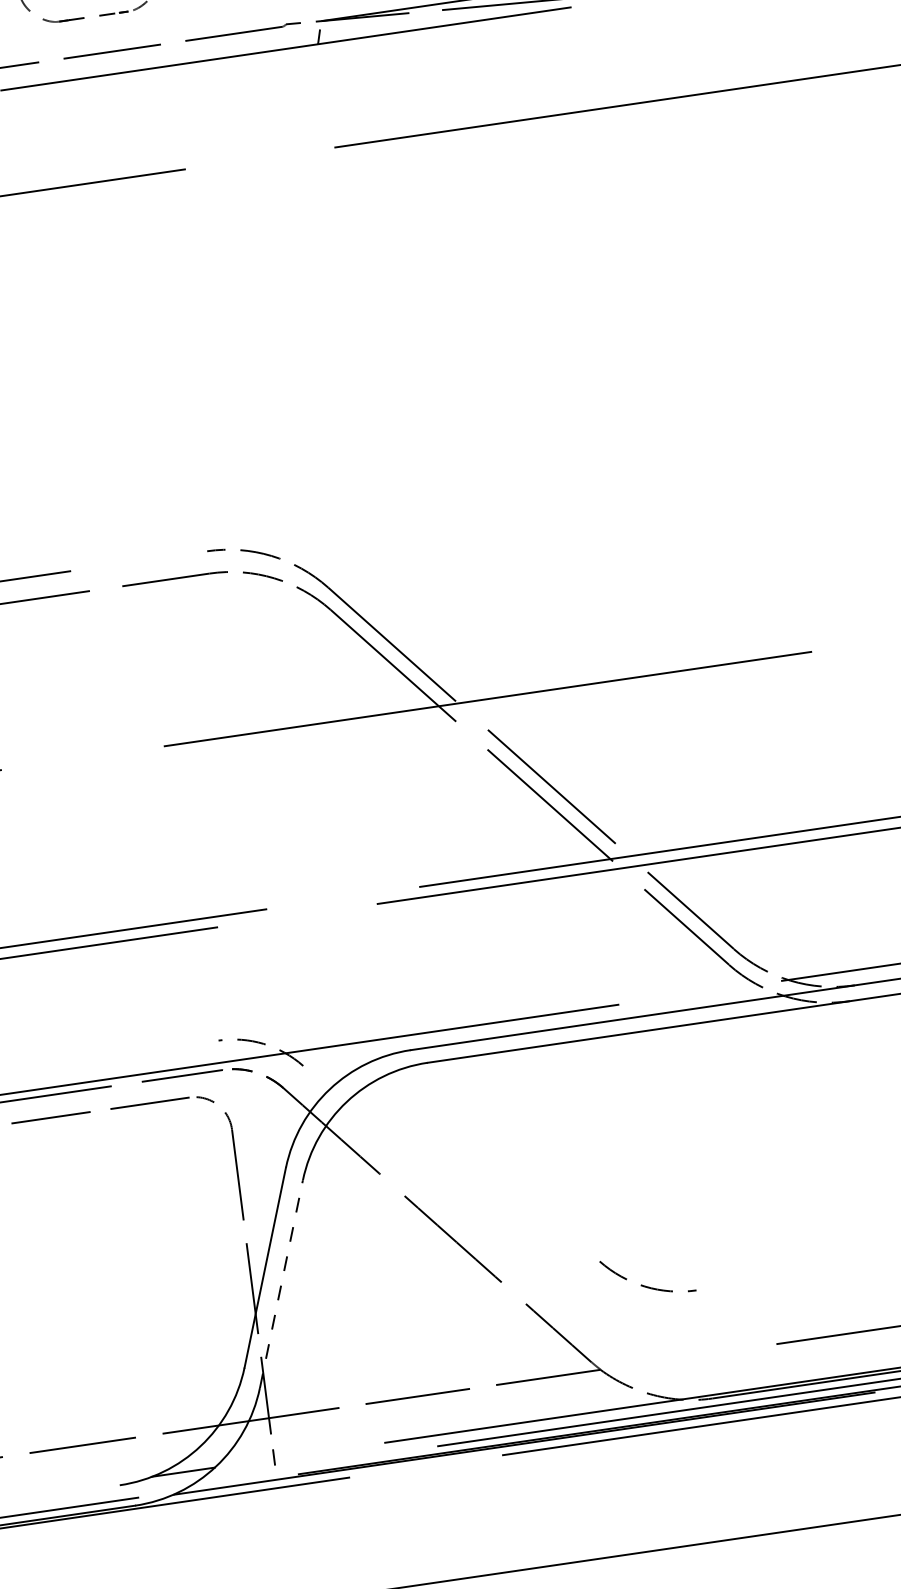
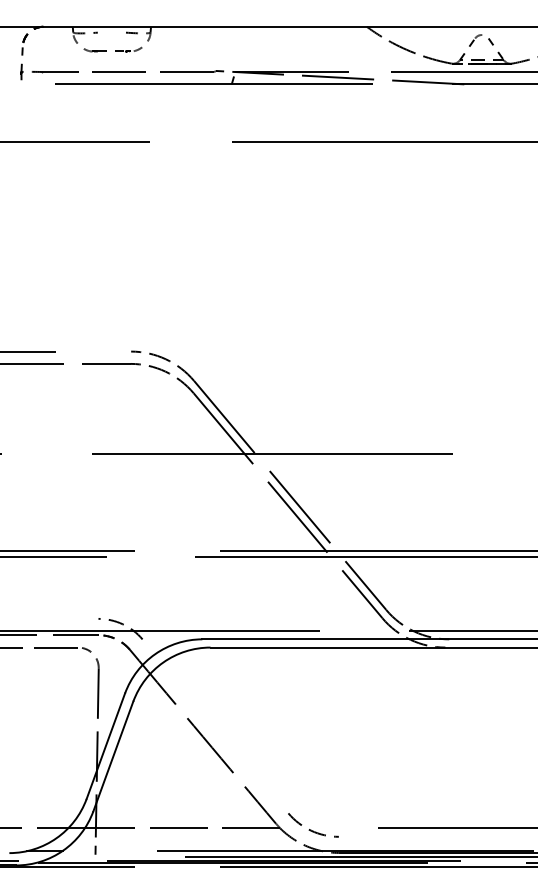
line: (281, 1284) -> (113, 756), dashed -> solid
curve: (645, 1284) -> (311, 829), moved

